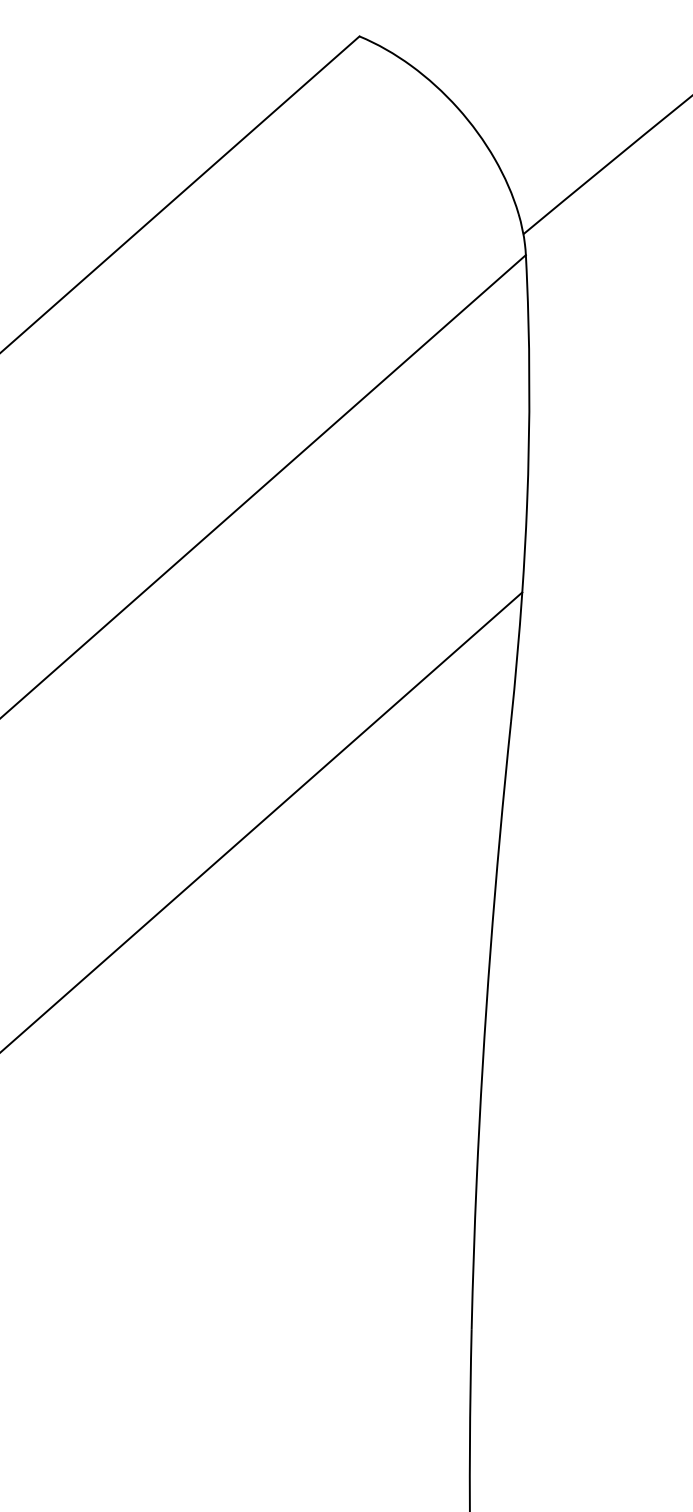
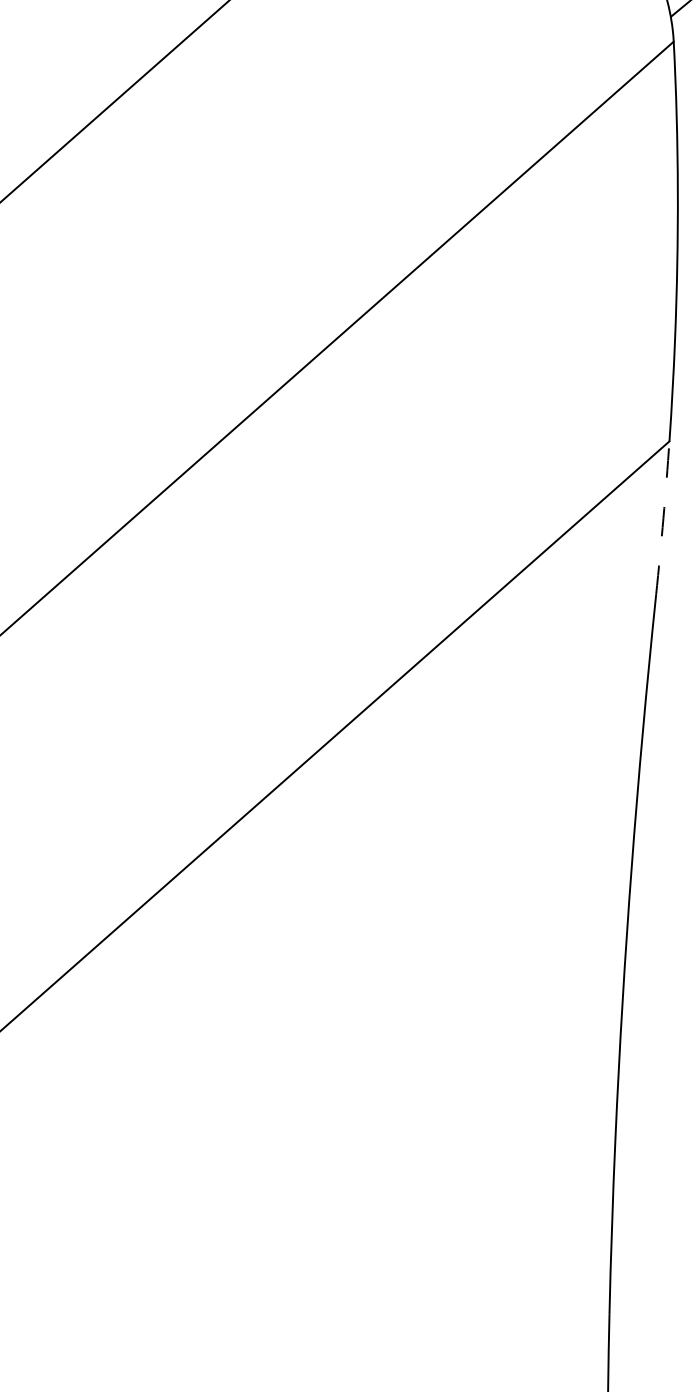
arc: (517, 657) -> (663, 518), solid -> dashed

